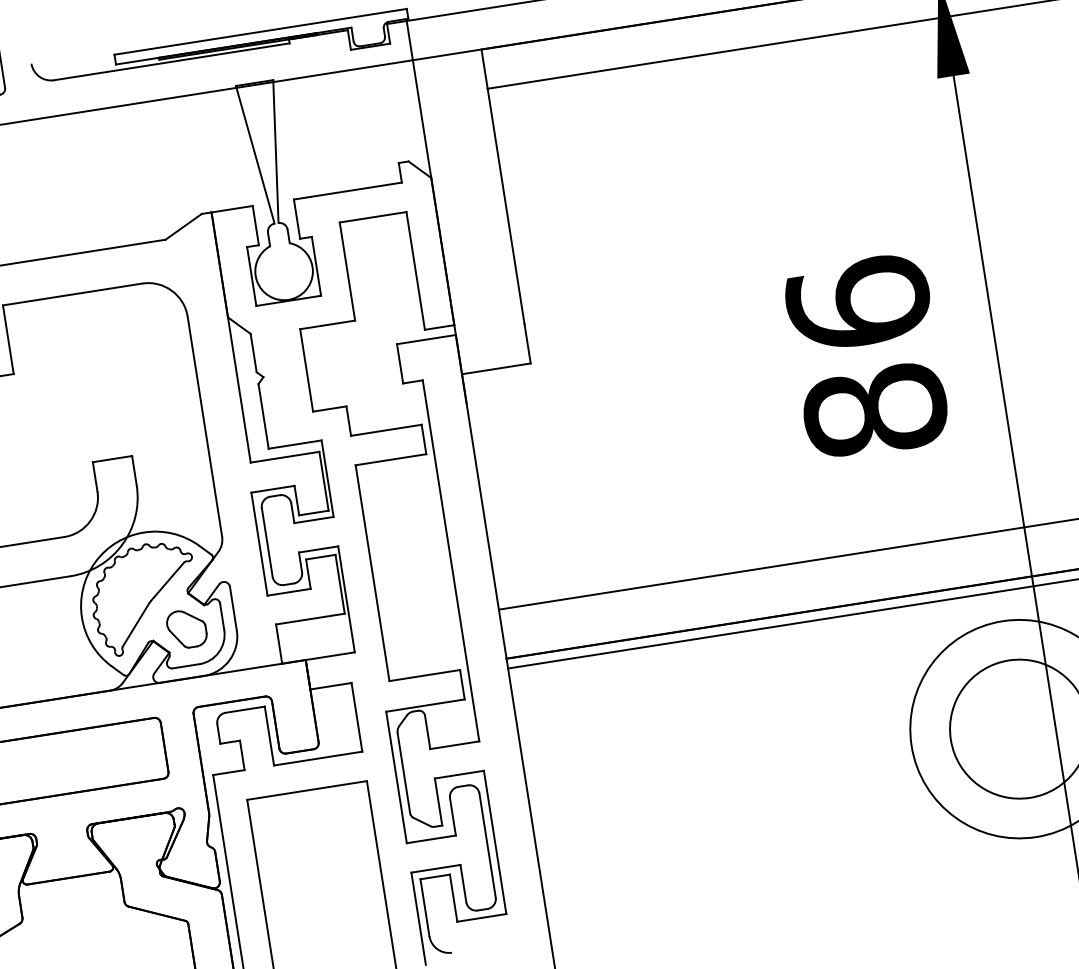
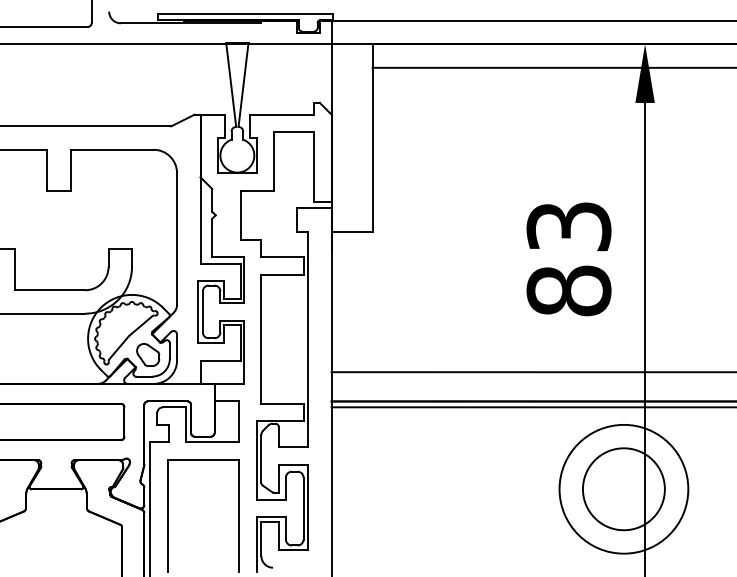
text: (857, 301) -> (568, 225), 86 -> 83

